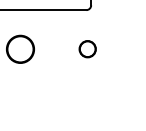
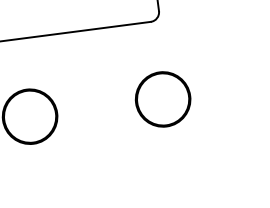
circle: (87, 48) -> (162, 97), size x1.67

